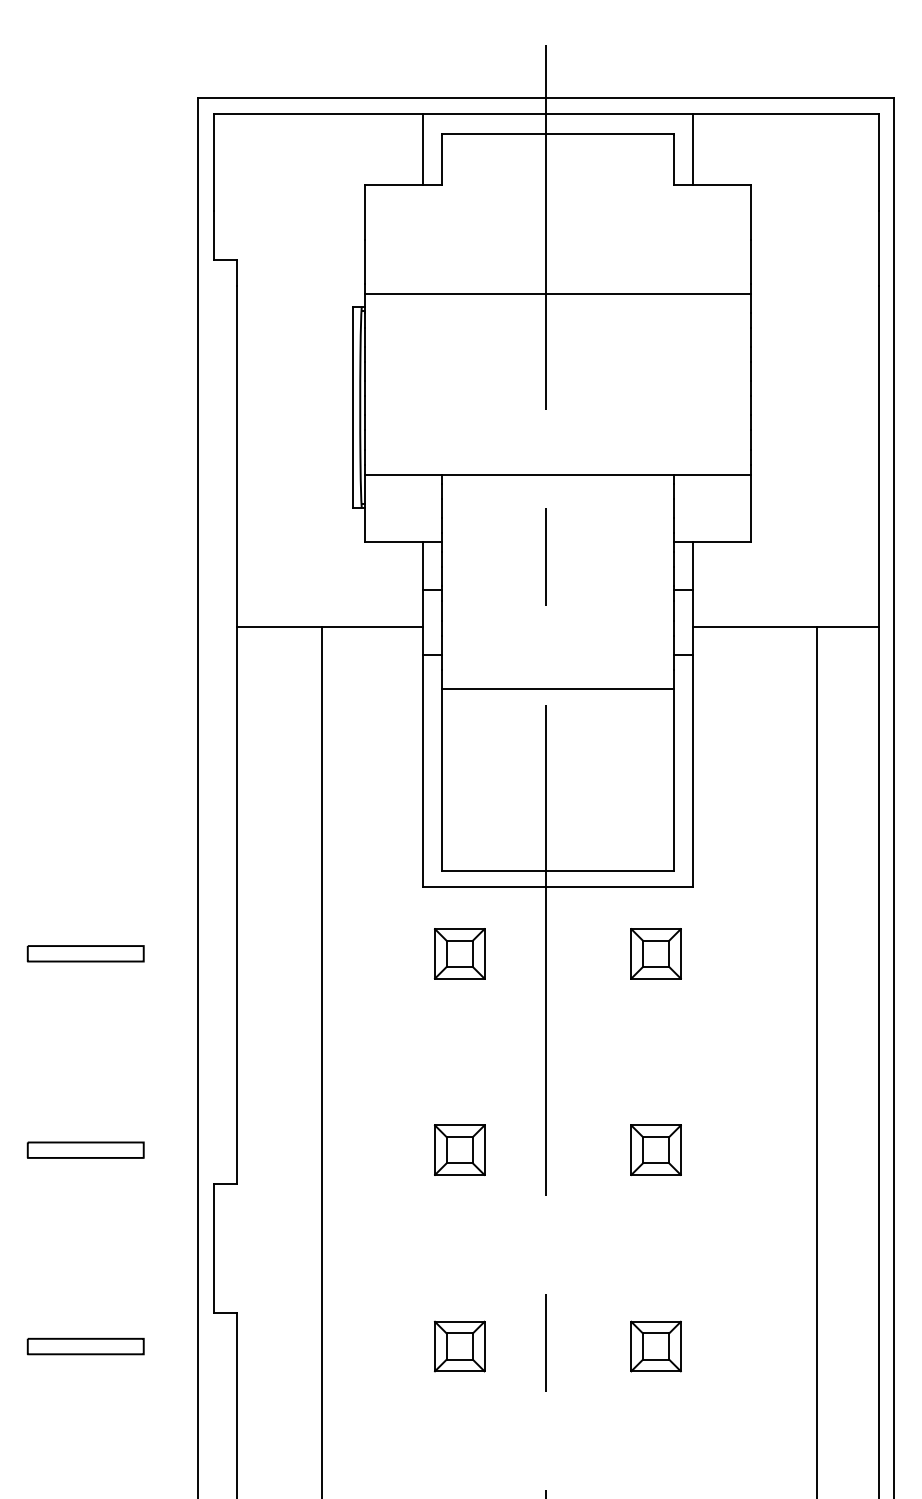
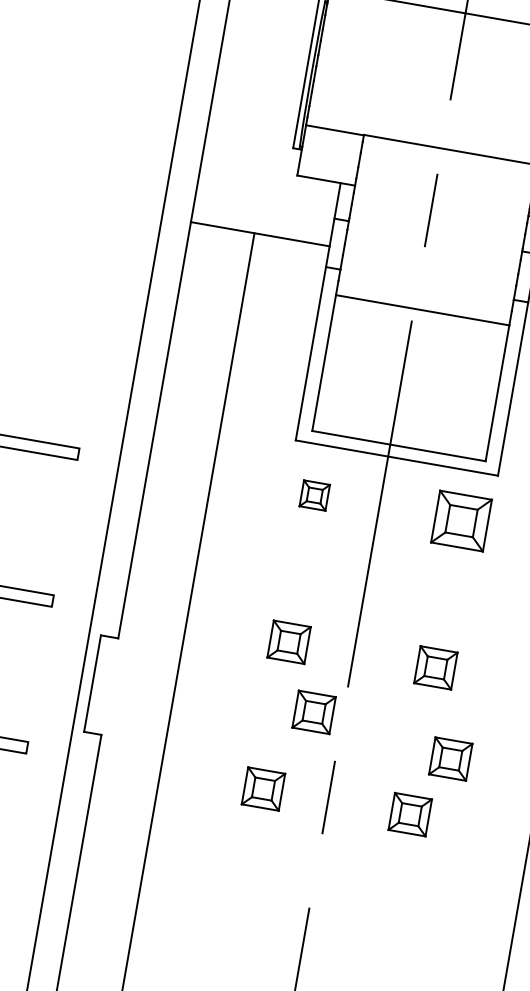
part: (459, 953) -> (314, 495), size x0.7
part: (655, 953) -> (461, 520), size x1.4
part: (507, 1235) -> (313, 712), added
part: (695, 1264) -> (450, 758), added

